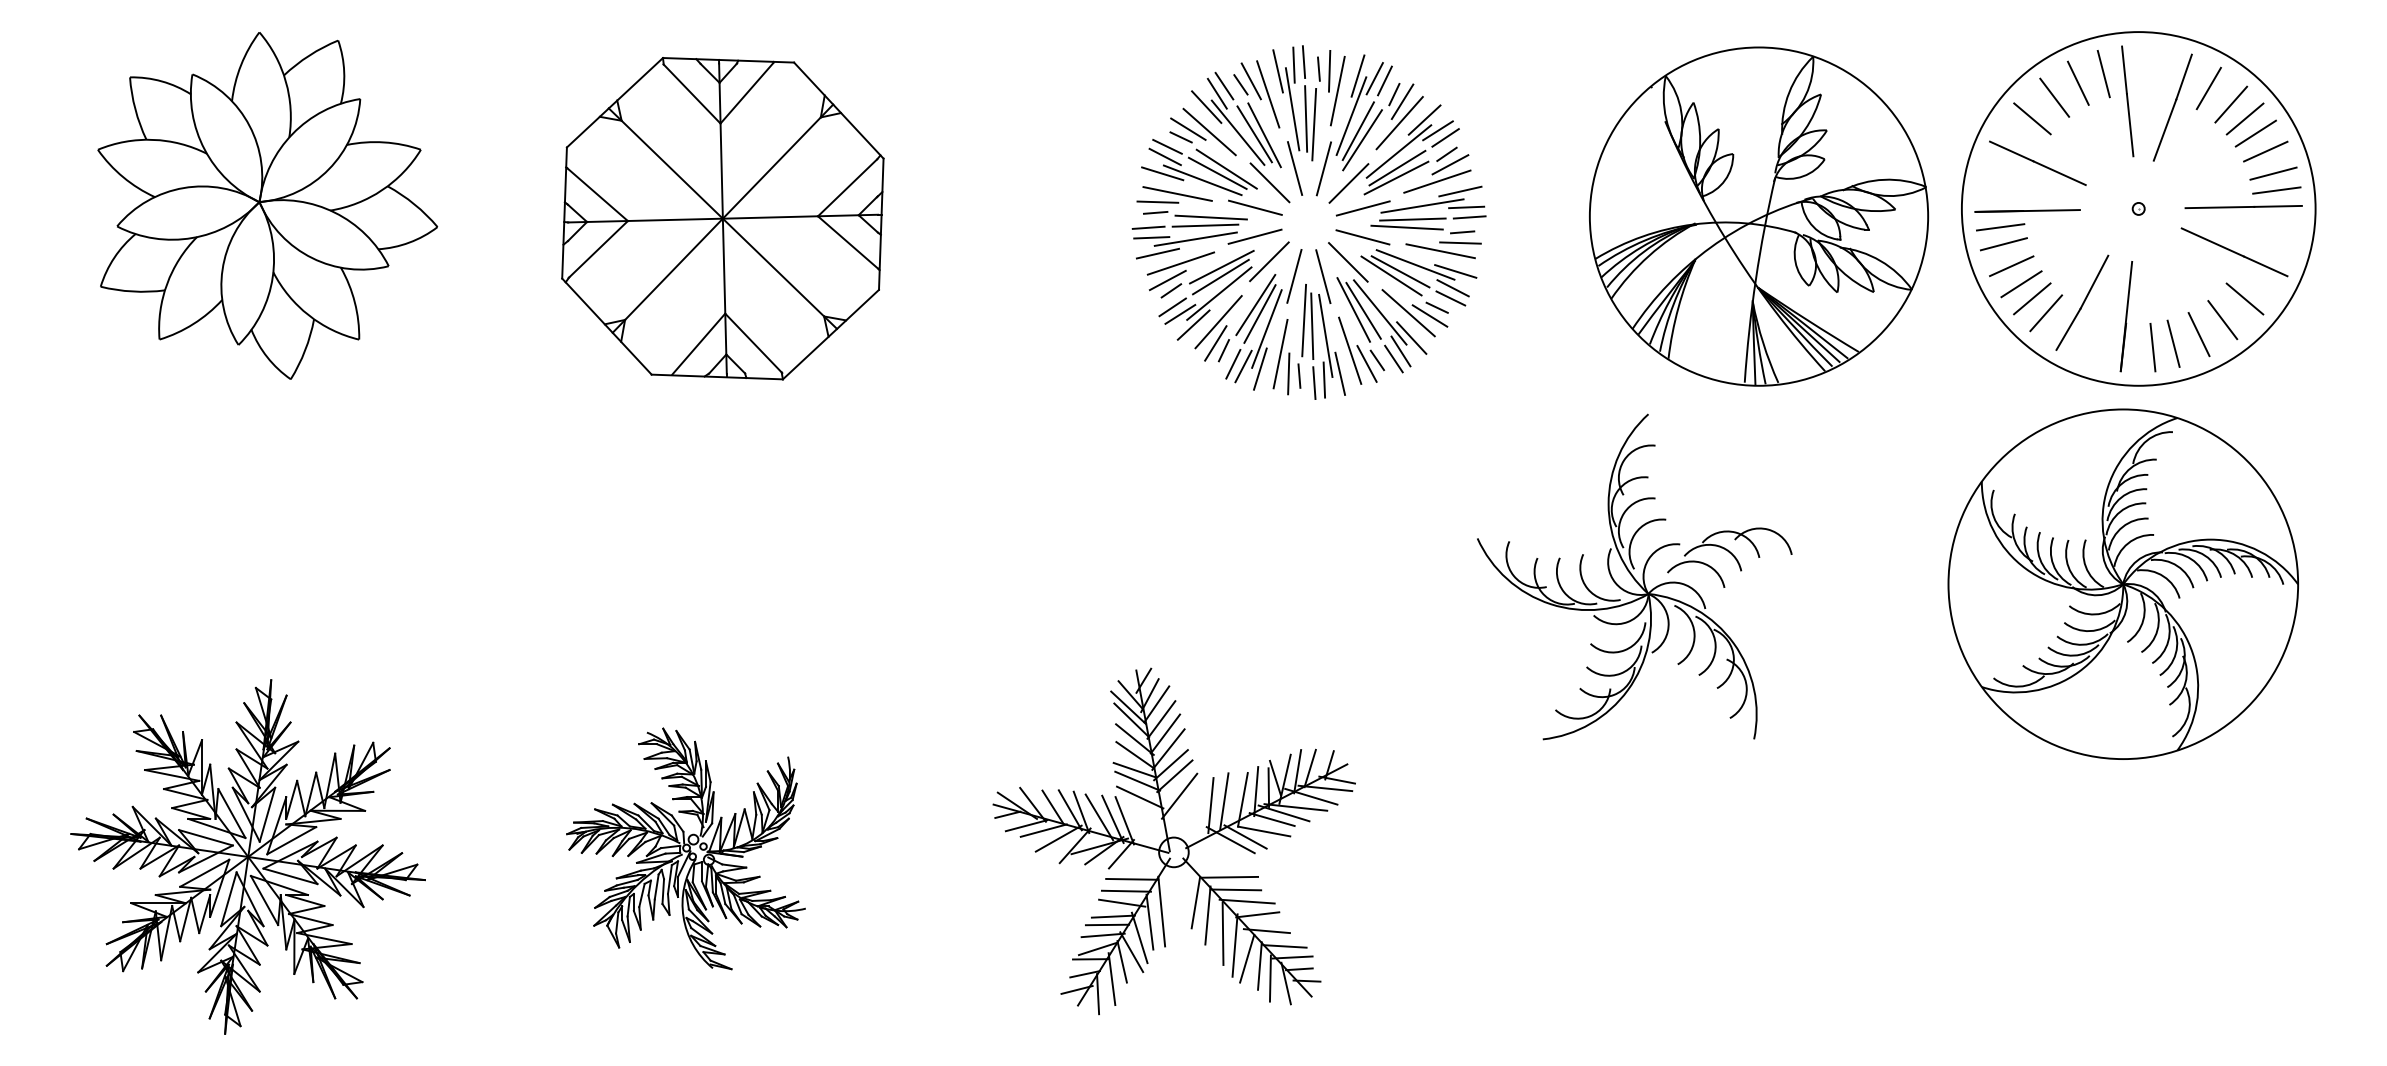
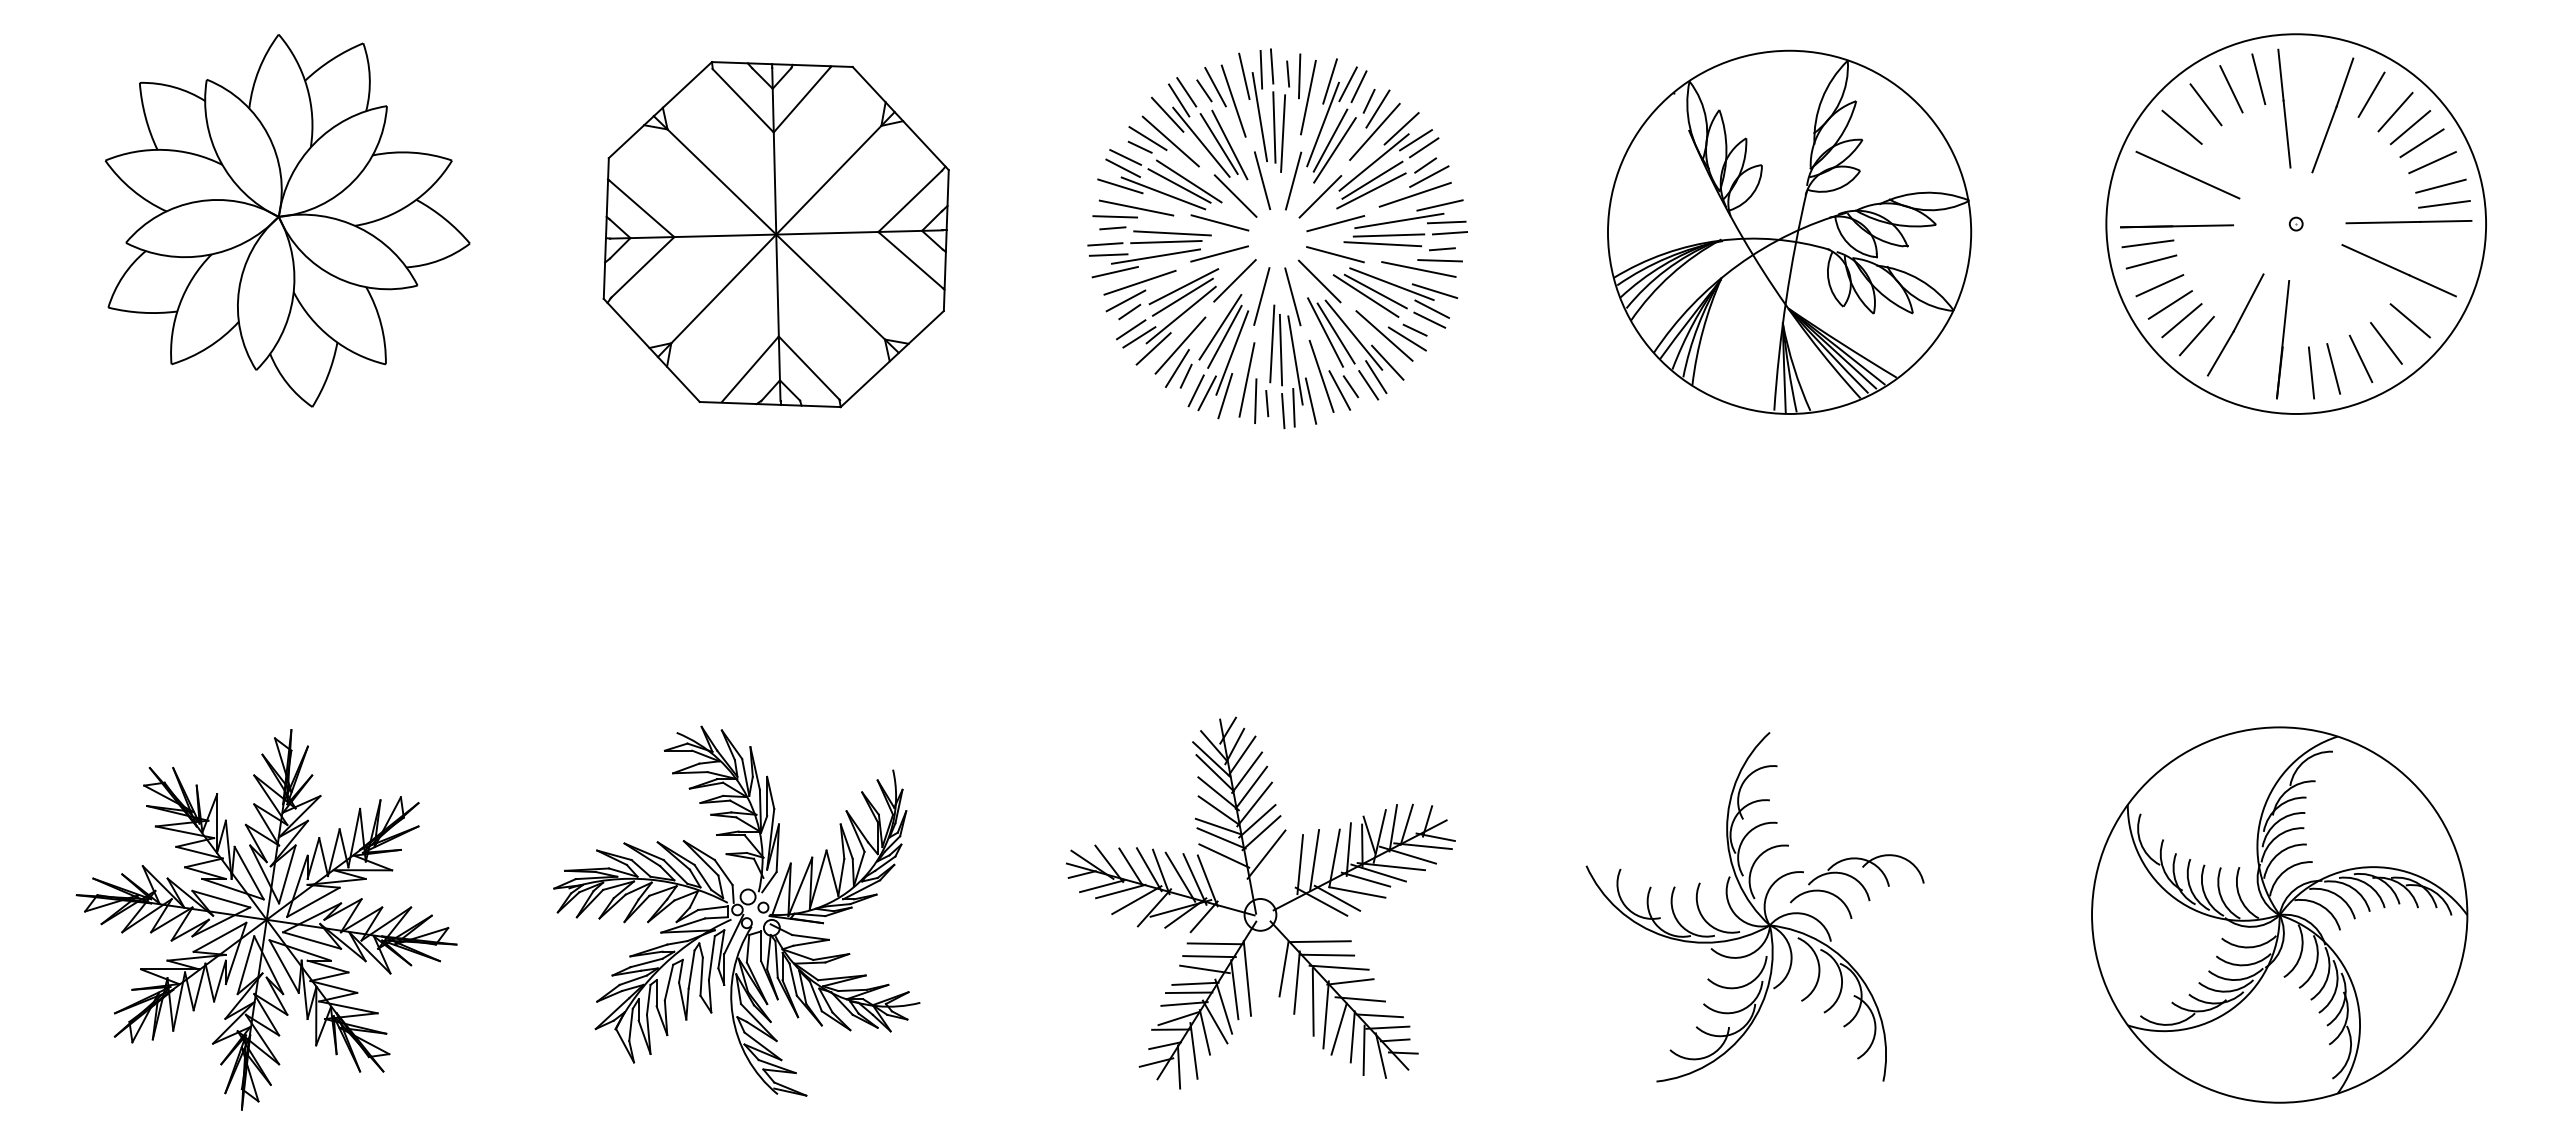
part: (1290, 202) -> (1257, 217), moved
part: (1758, 215) -> (1789, 231), moved
part: (1634, 577) -> (1754, 907), moved
part: (2123, 583) -> (2279, 914), moved
part: (685, 848) -> (736, 910), size x1.43

